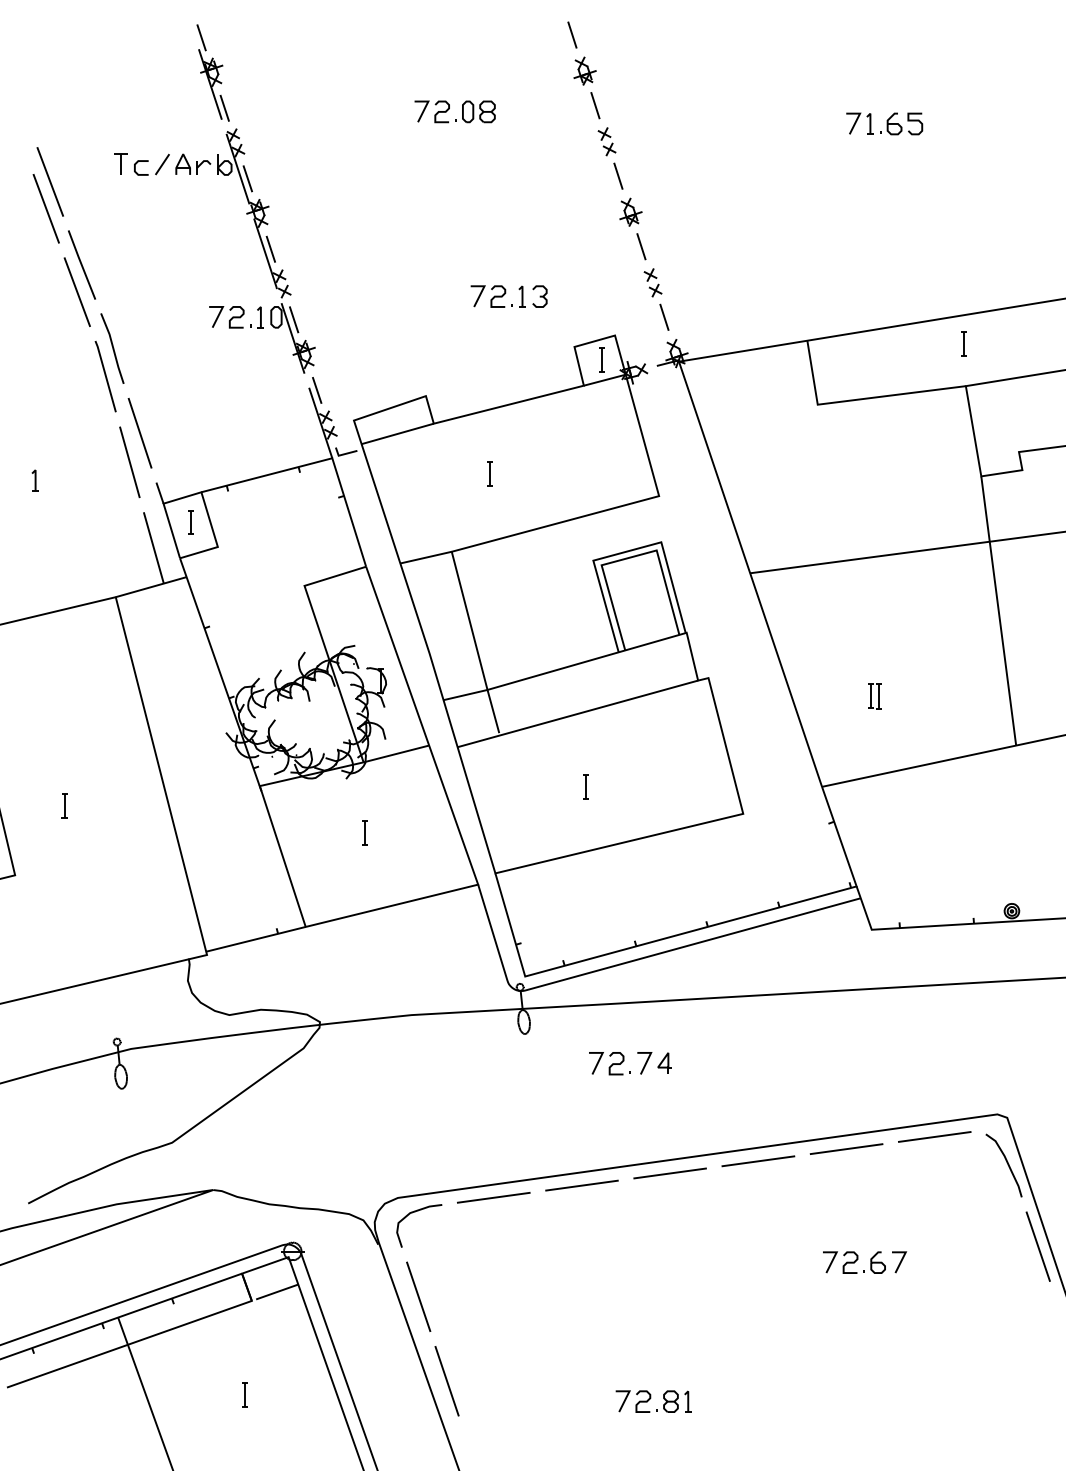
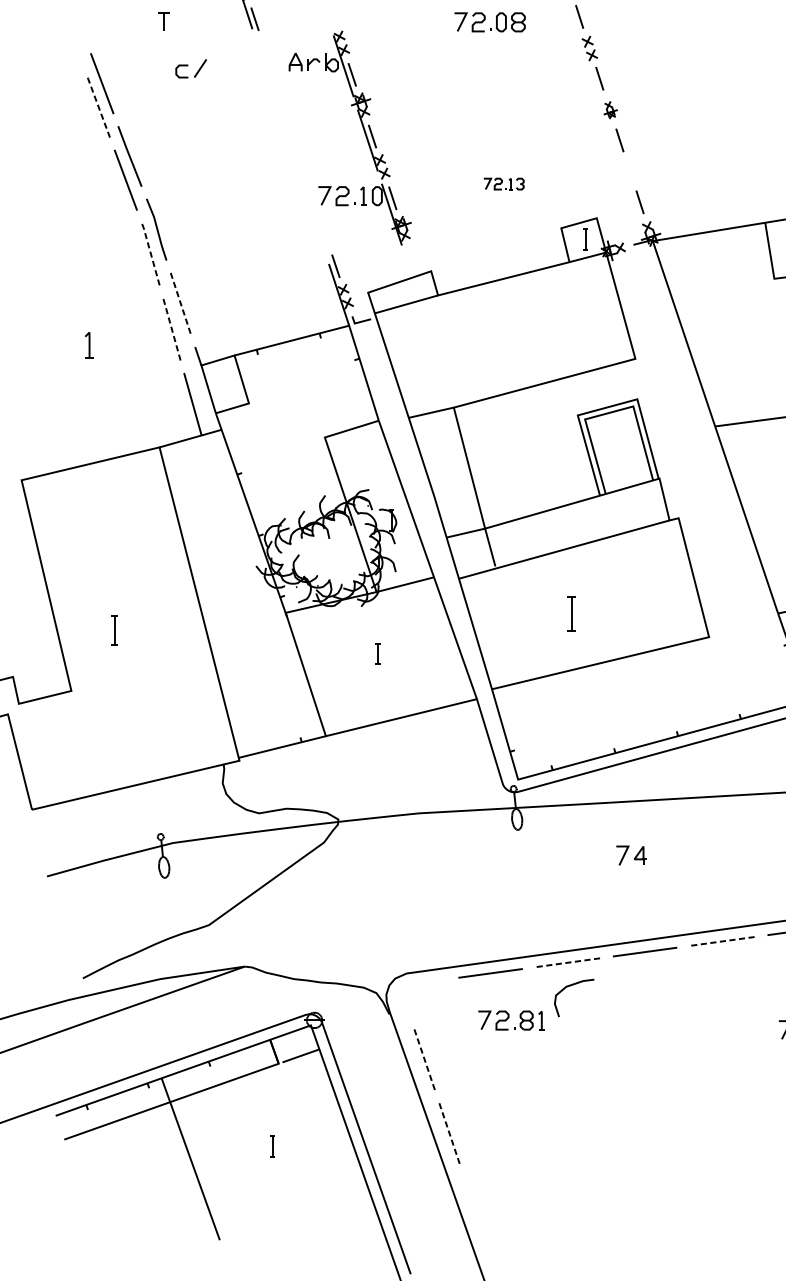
part: (454, 111) -> (489, 22), moved
part: (120, 163) -> (163, 21), moved
line: (46, 208) -> (98, 106), solid -> dashed
part: (630, 211) -> (610, 109), size x0.7
part: (261, 244) -> (364, 132), moved
part: (652, 282) -> (629, 171), removed
part: (508, 296) -> (503, 184), size x0.6
line: (105, 375) -> (150, 253), solid -> dashed
line: (140, 433) -> (181, 304), solid -> dashed
line: (129, 461) -> (171, 328), solid -> dashed
part: (489, 473) -> (486, 339), removed
part: (34, 480) -> (88, 345), size x1.4
part: (190, 522) -> (225, 381), removed
part: (585, 786) -> (570, 613), size x1.6
part: (64, 805) -> (114, 629), size x1.4
part: (609, 1063) -> (591, 855), removed
line: (757, 1161) -> (721, 941), solid -> dashed
line: (581, 1185) -> (567, 962), solid -> dashed
curve: (415, 1212) -> (570, 986), moved
line: (418, 1297) -> (424, 1060), solid -> dashed
line: (447, 1381) -> (450, 1134), solid -> dashed
part: (653, 1401) -> (511, 1020), moved

